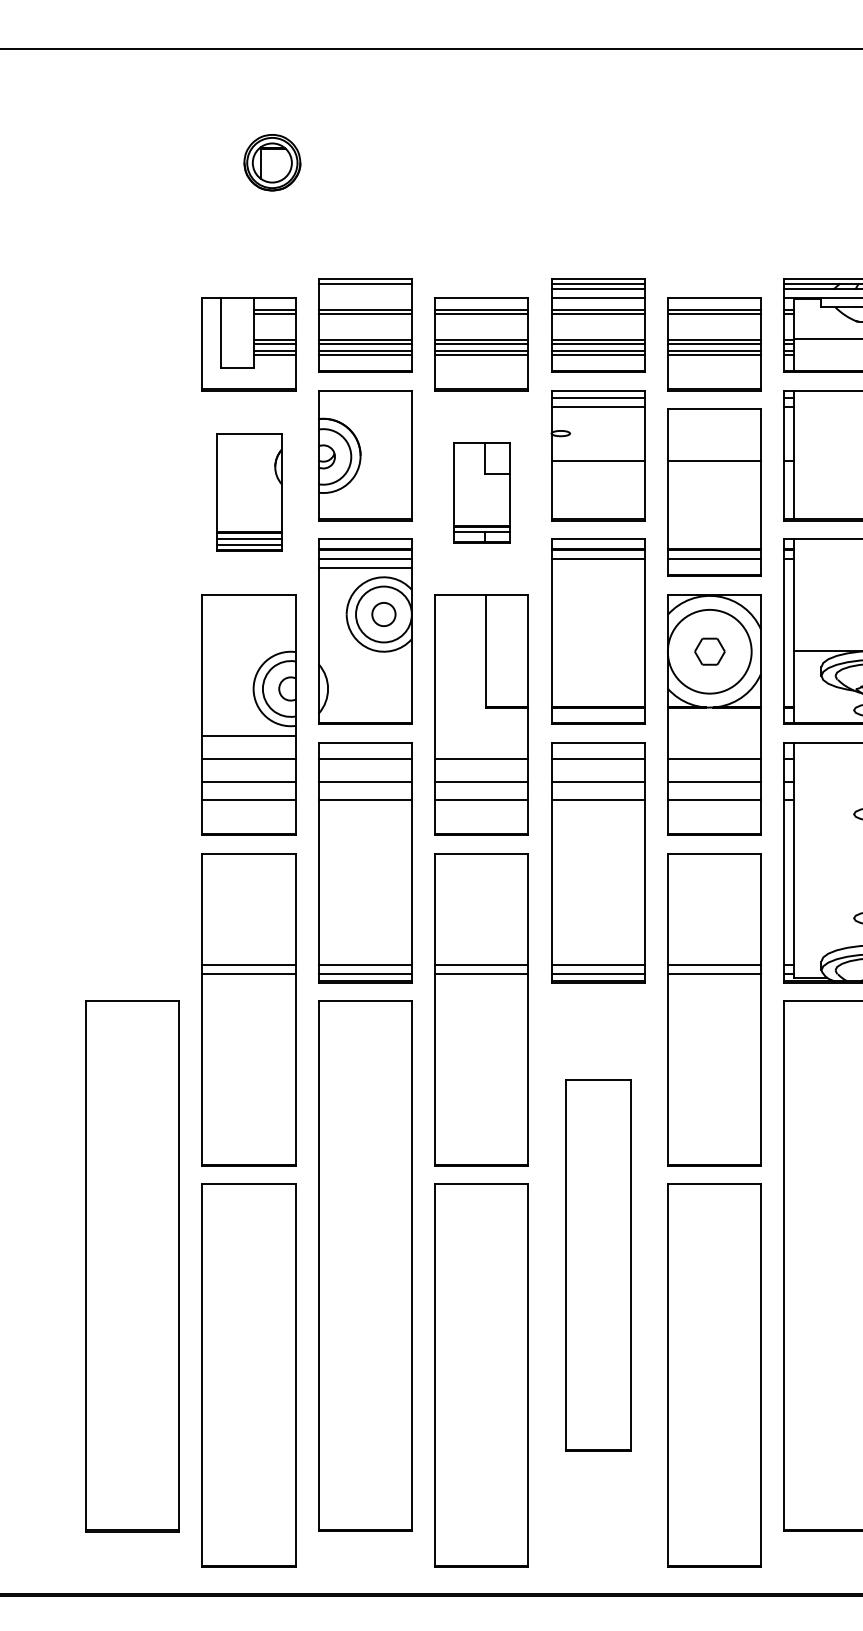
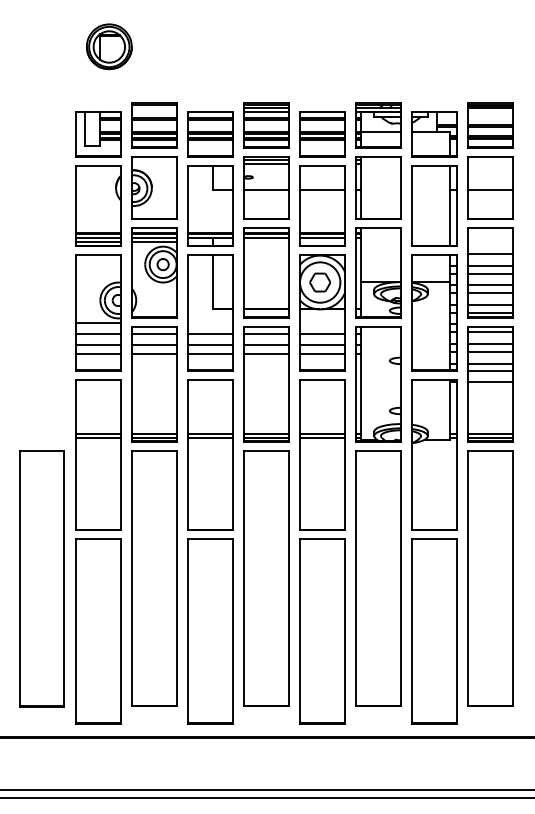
part: (272, 161) -> (109, 46), size x1.67
part: (249, 491) -> (98, 205), size x1.43
part: (482, 491) -> (210, 205), size x1.67
part: (710, 651) -> (320, 282), size x1.43
part: (598, 1265) -> (266, 578), size x1.43

